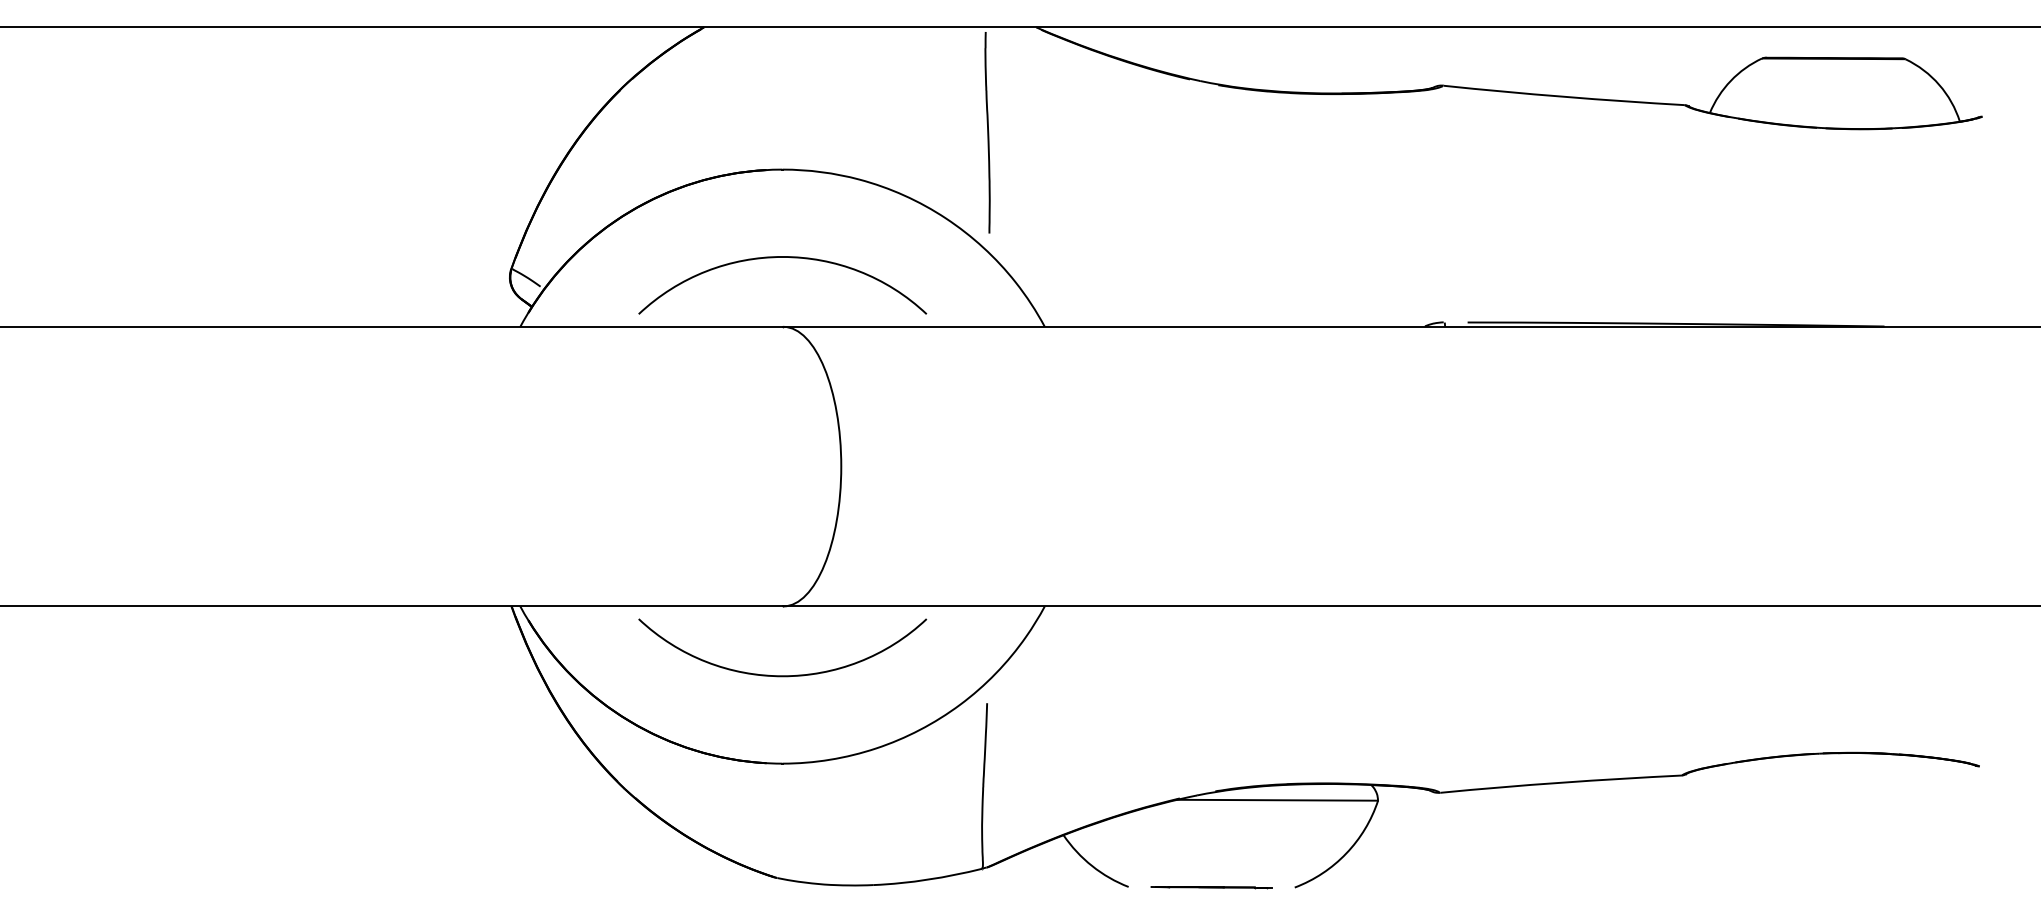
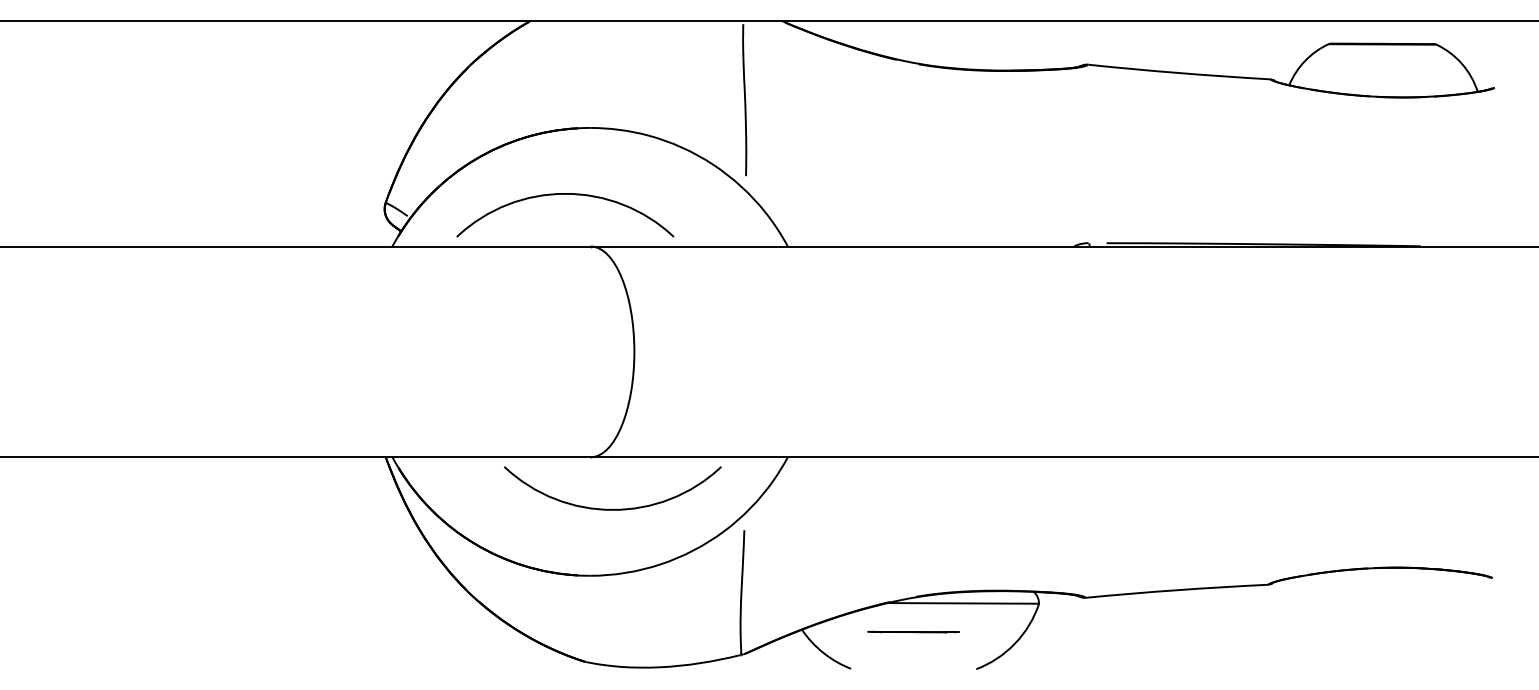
arc: (782, 257) -> (565, 194), moved
arc: (782, 675) -> (612, 509), moved
line: (1211, 887) -> (913, 632), moved

